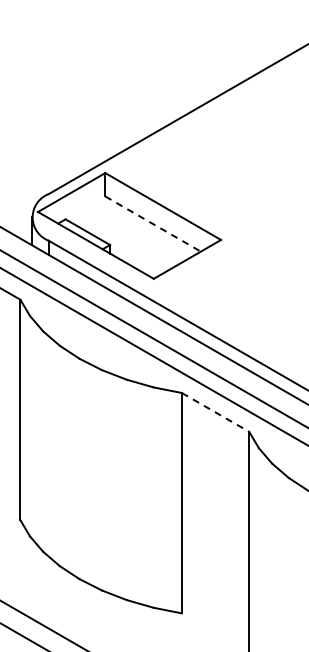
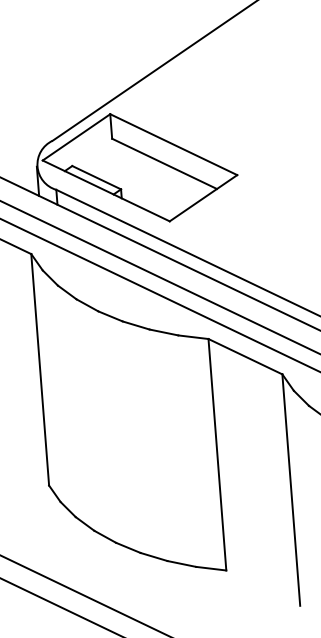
line: (153, 224) -> (165, 164), dashed -> solid
line: (215, 412) -> (245, 356), dashed -> solid

